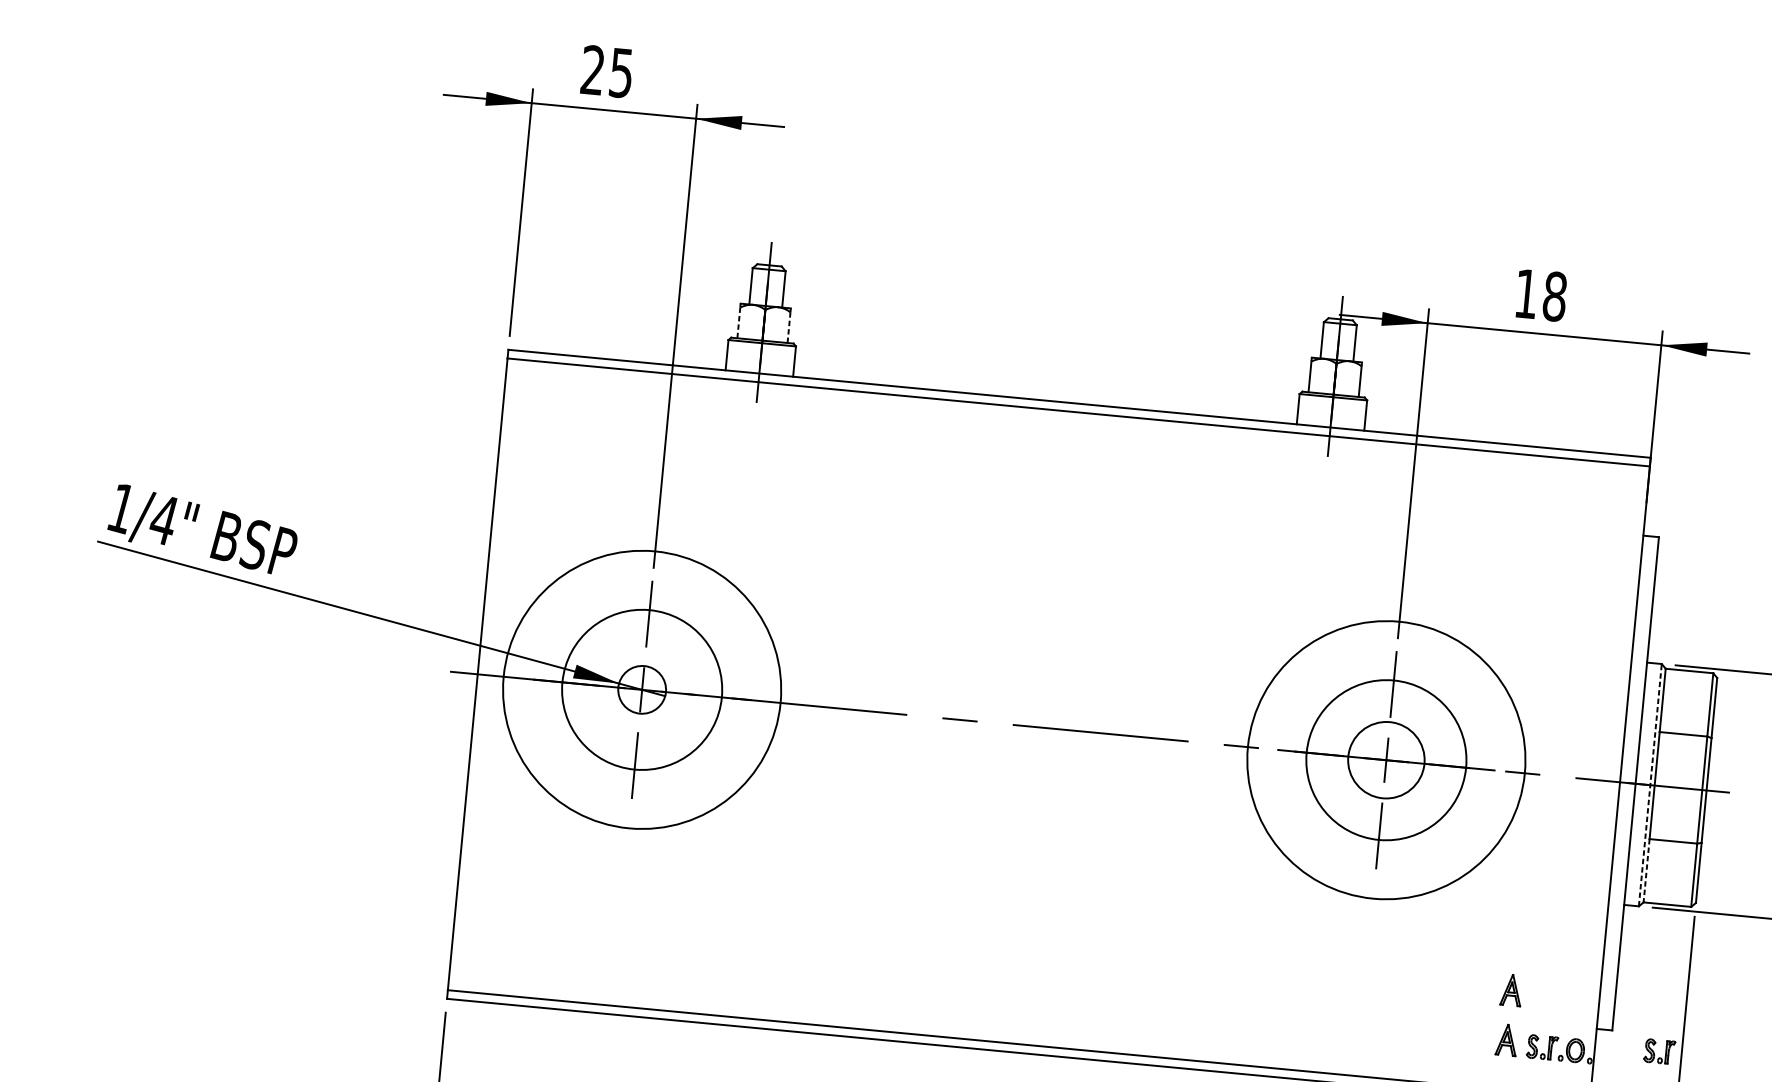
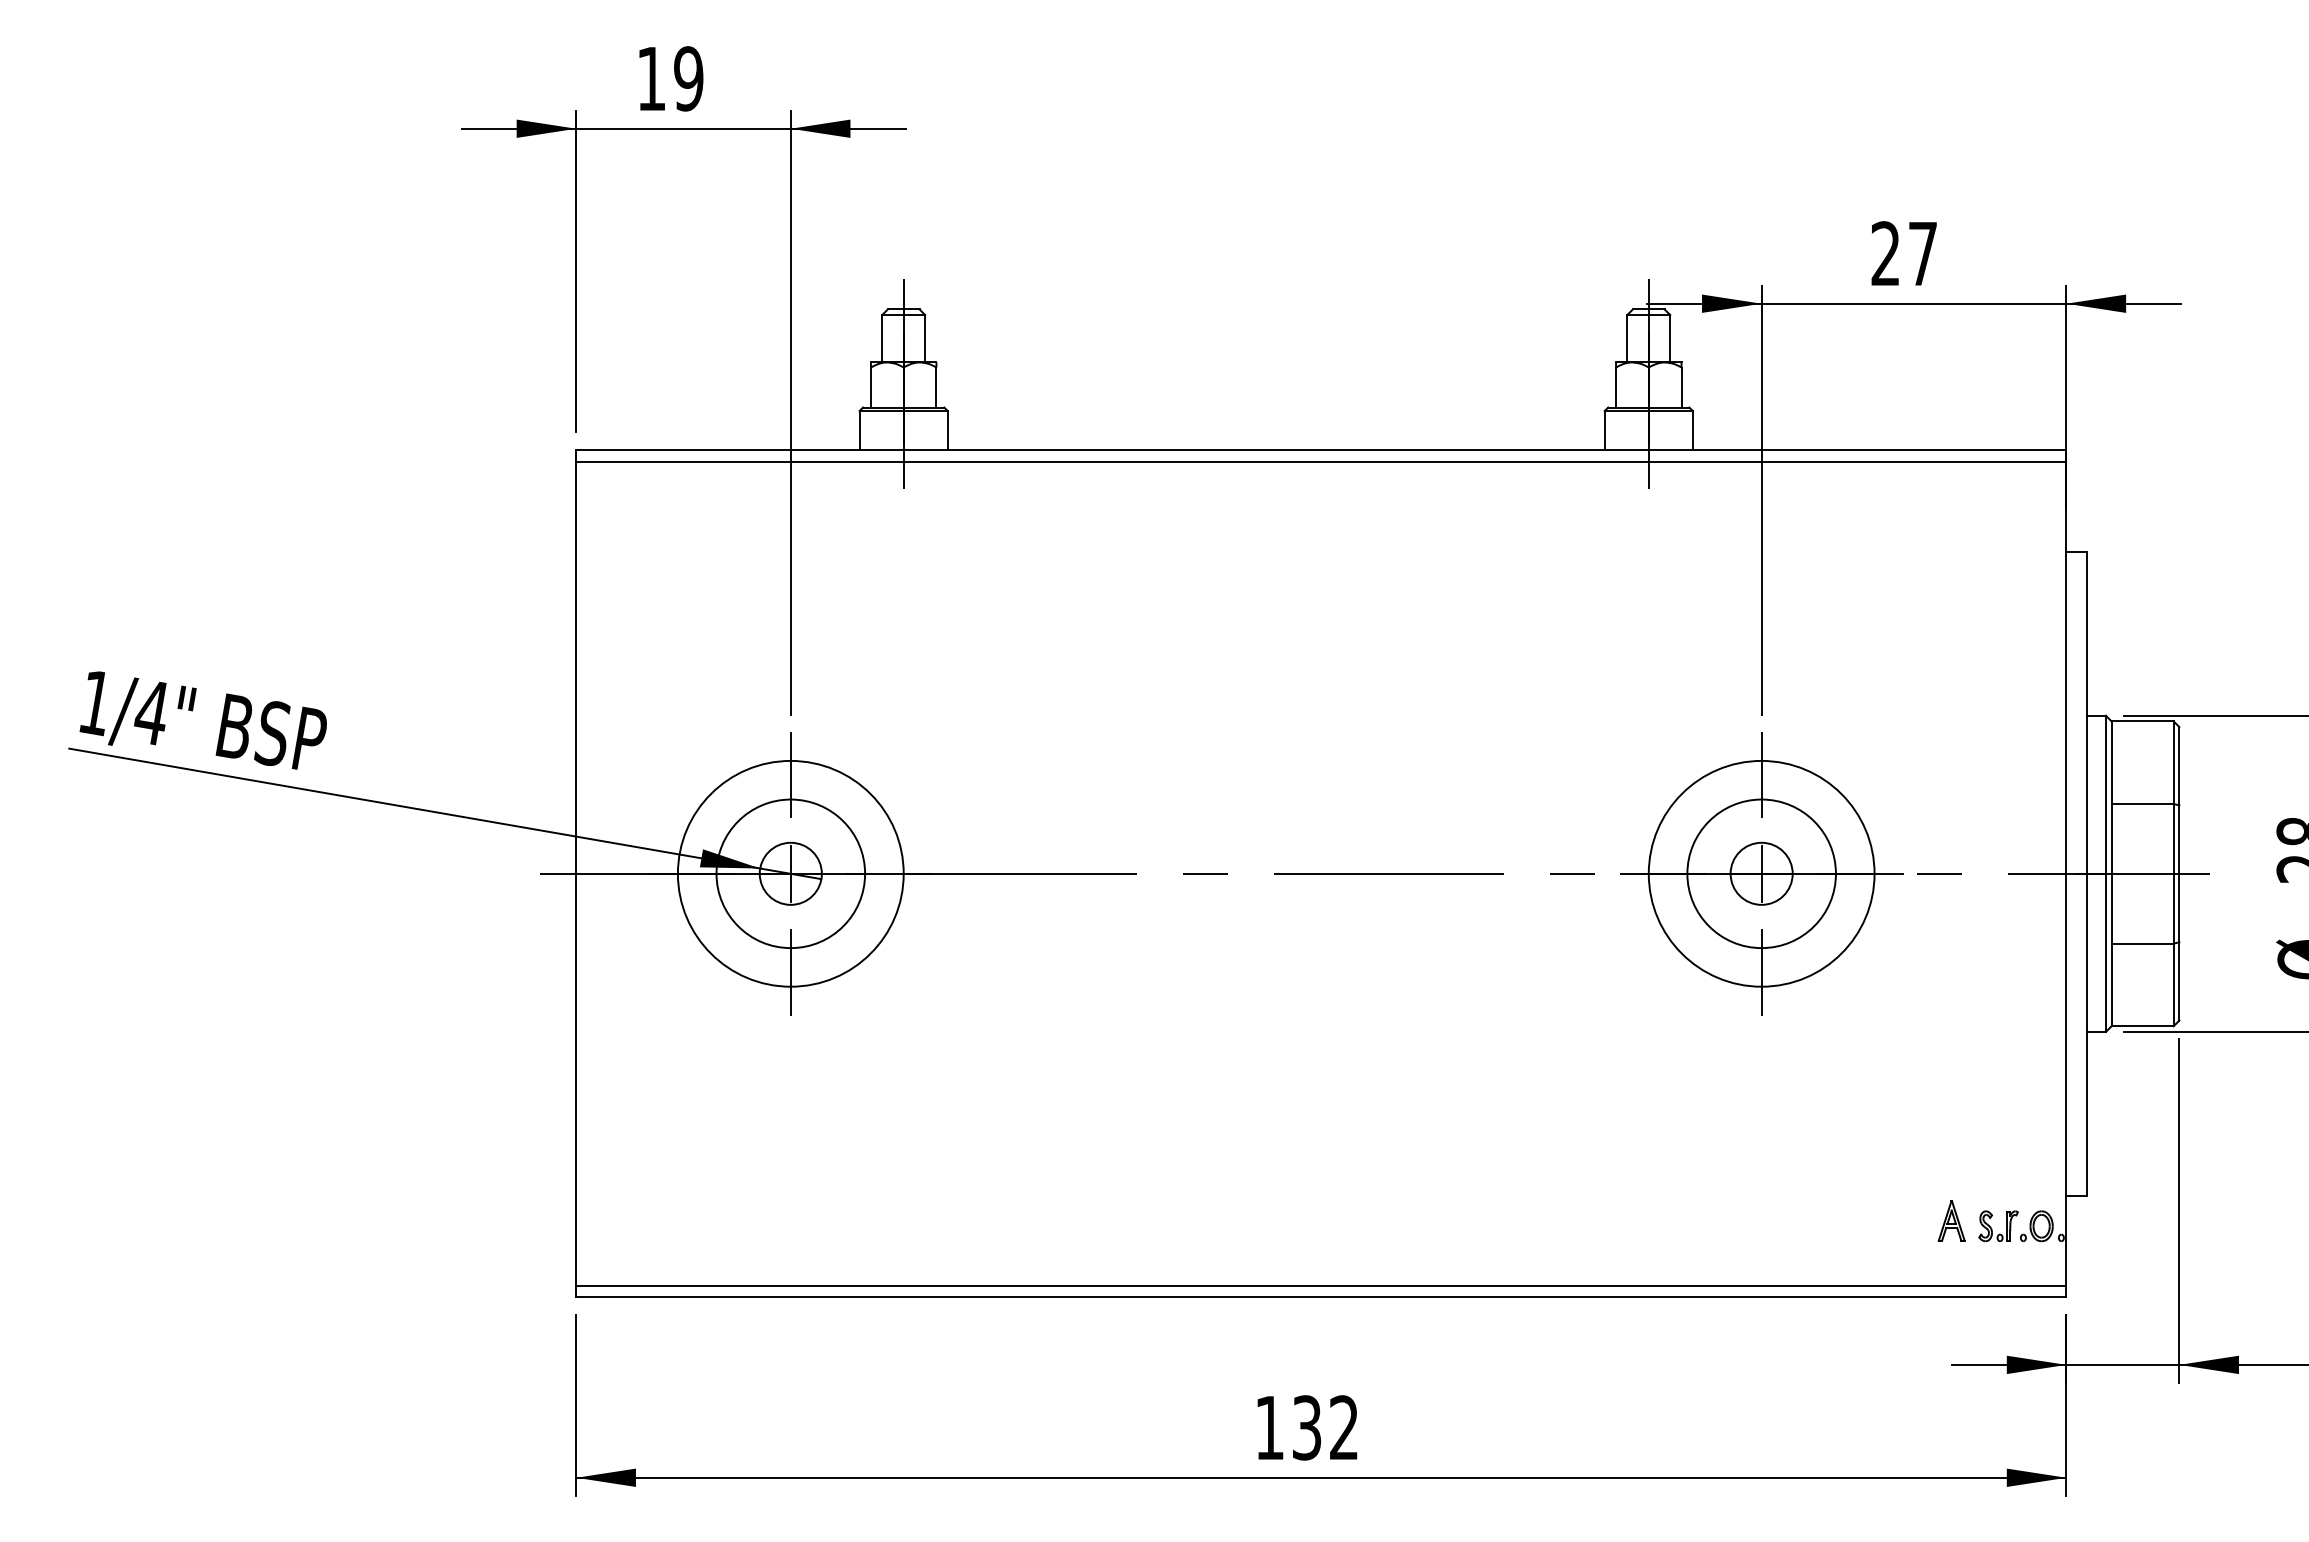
text: (607, 71) -> (670, 78), 25 -> 19
text: (1540, 295) -> (1904, 253), 18 -> 27
line: (738, 323) -> (870, 388), dashed -> solid
line: (789, 328) -> (936, 388), dashed -> solid
circle: (641, 689) -> (790, 873), size x0.62
circle: (641, 689) -> (790, 873), size x0.71
circle: (1386, 759) -> (1761, 873), size x0.62
circle: (1386, 759) -> (1761, 873), size x0.62
circle: (1386, 759) -> (1761, 873), size x0.71
line: (1649, 784) -> (2105, 873), dashed -> solid
line: (1646, 871) -> (2111, 985), dashed -> solid
part: (1511, 989) -> (1951, 1155), removed
part: (1654, 1053) -> (2144, 1220), removed

